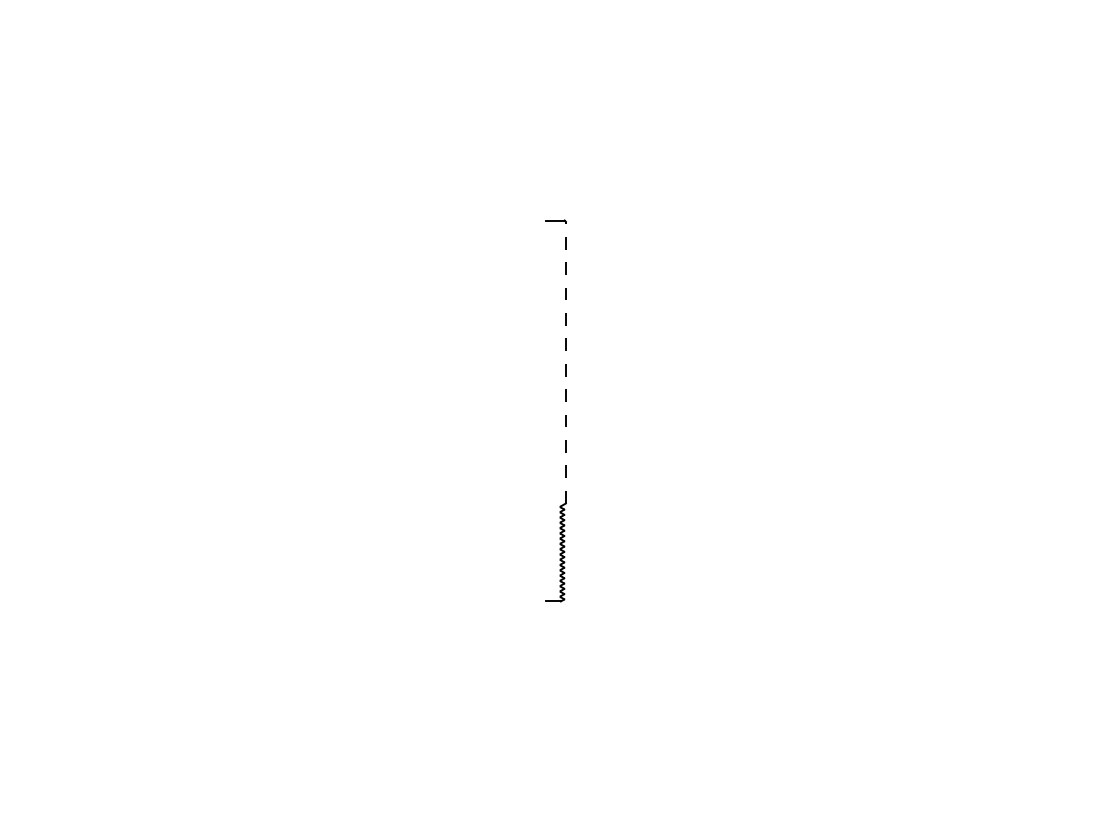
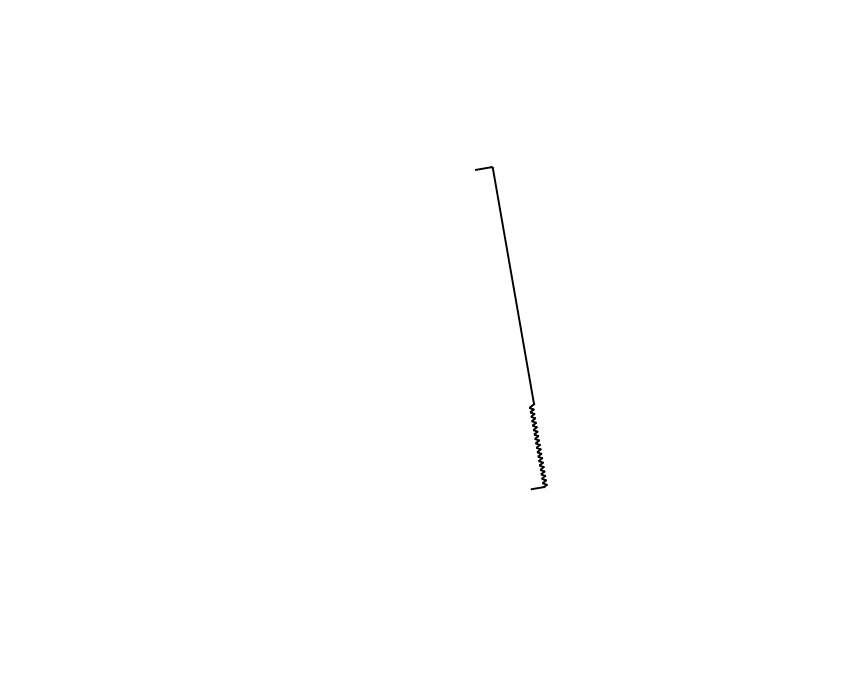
line: (565, 362) -> (513, 286), dashed -> solid

